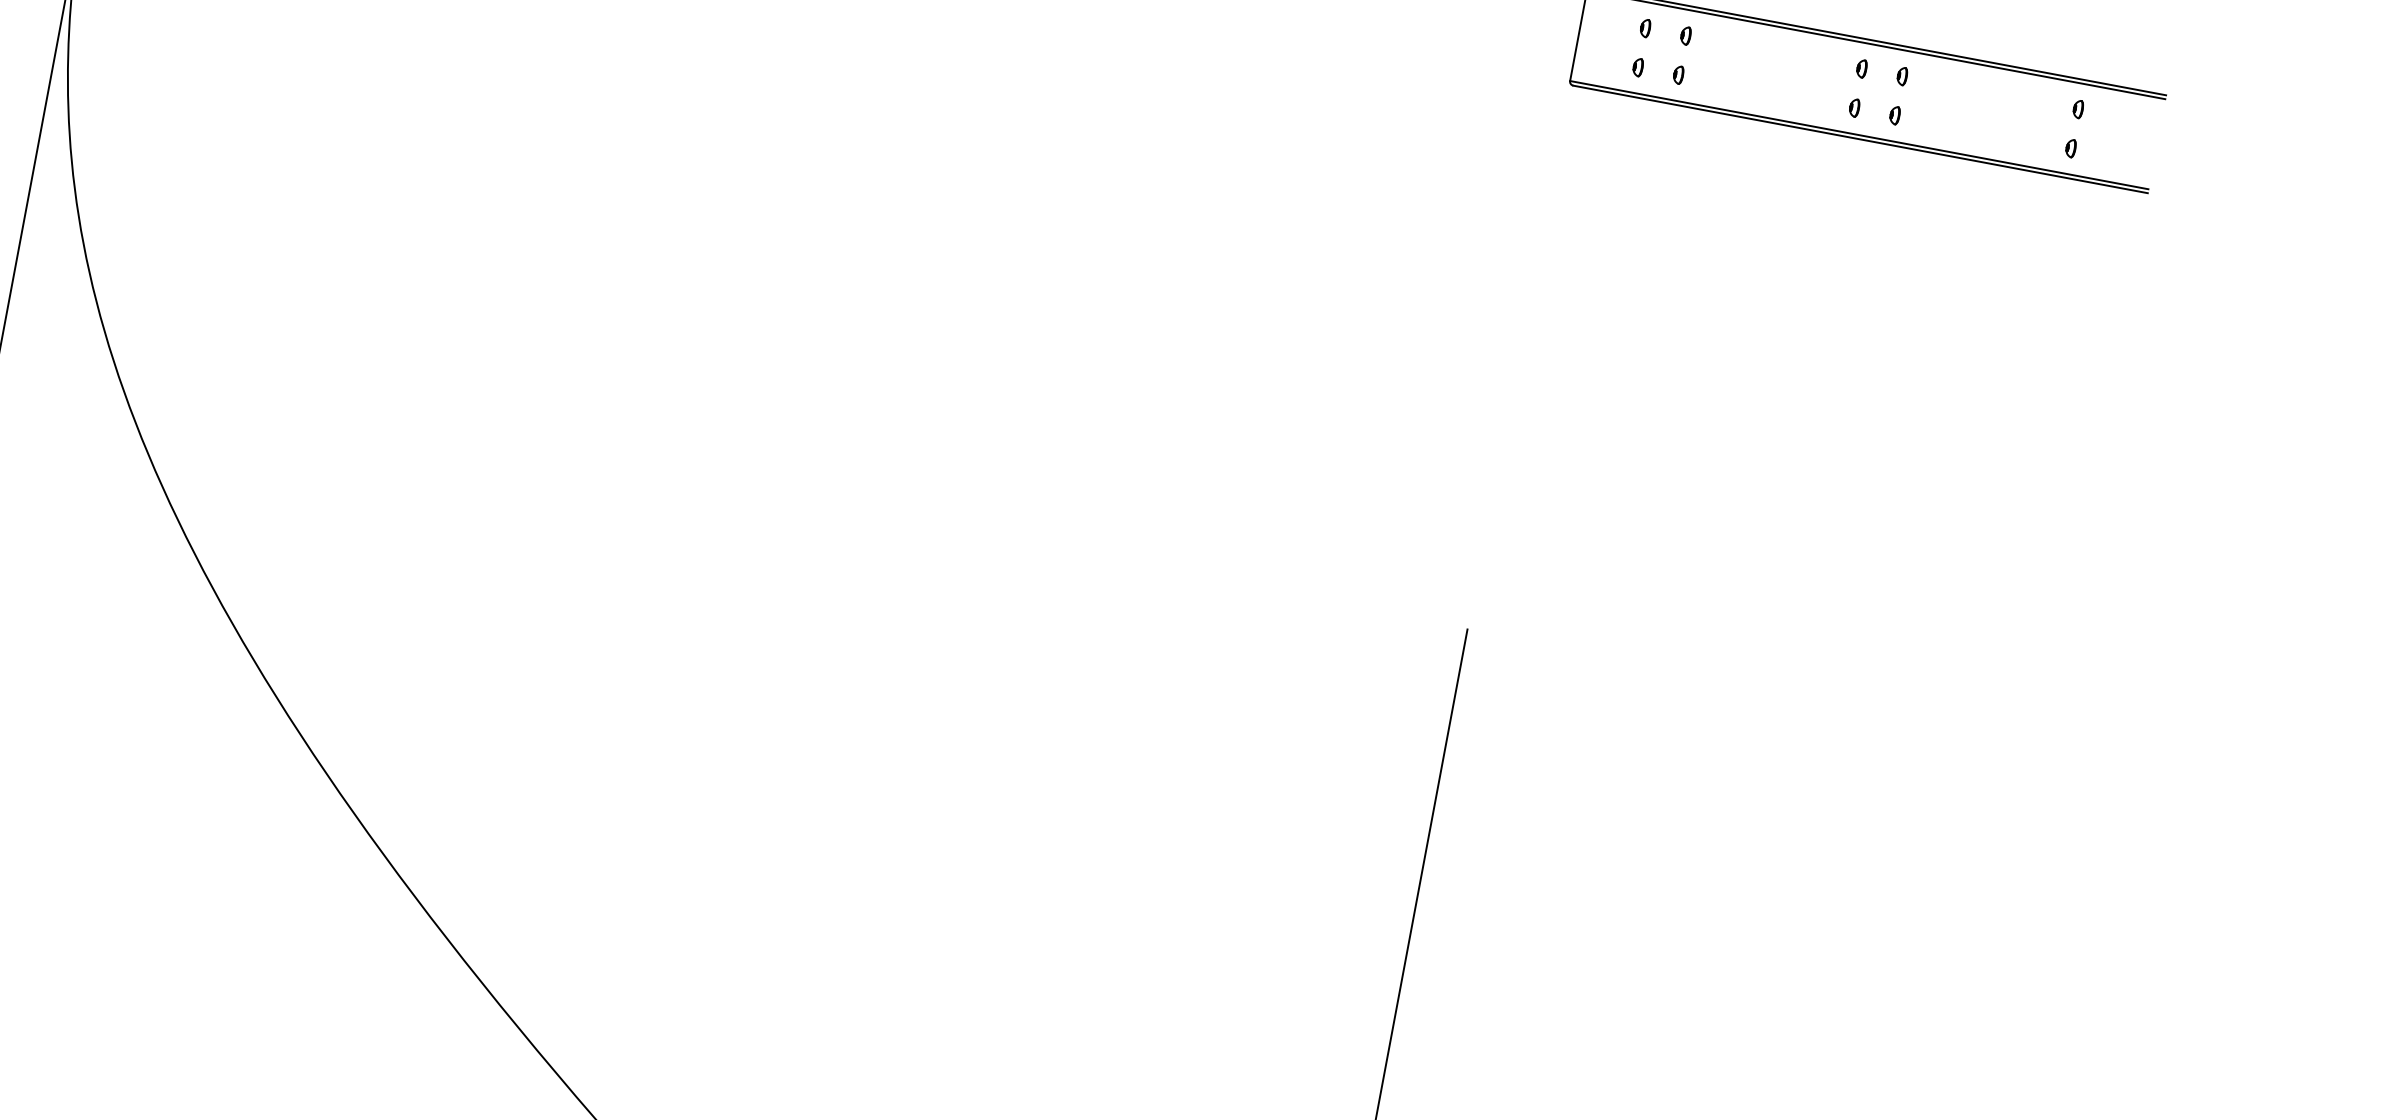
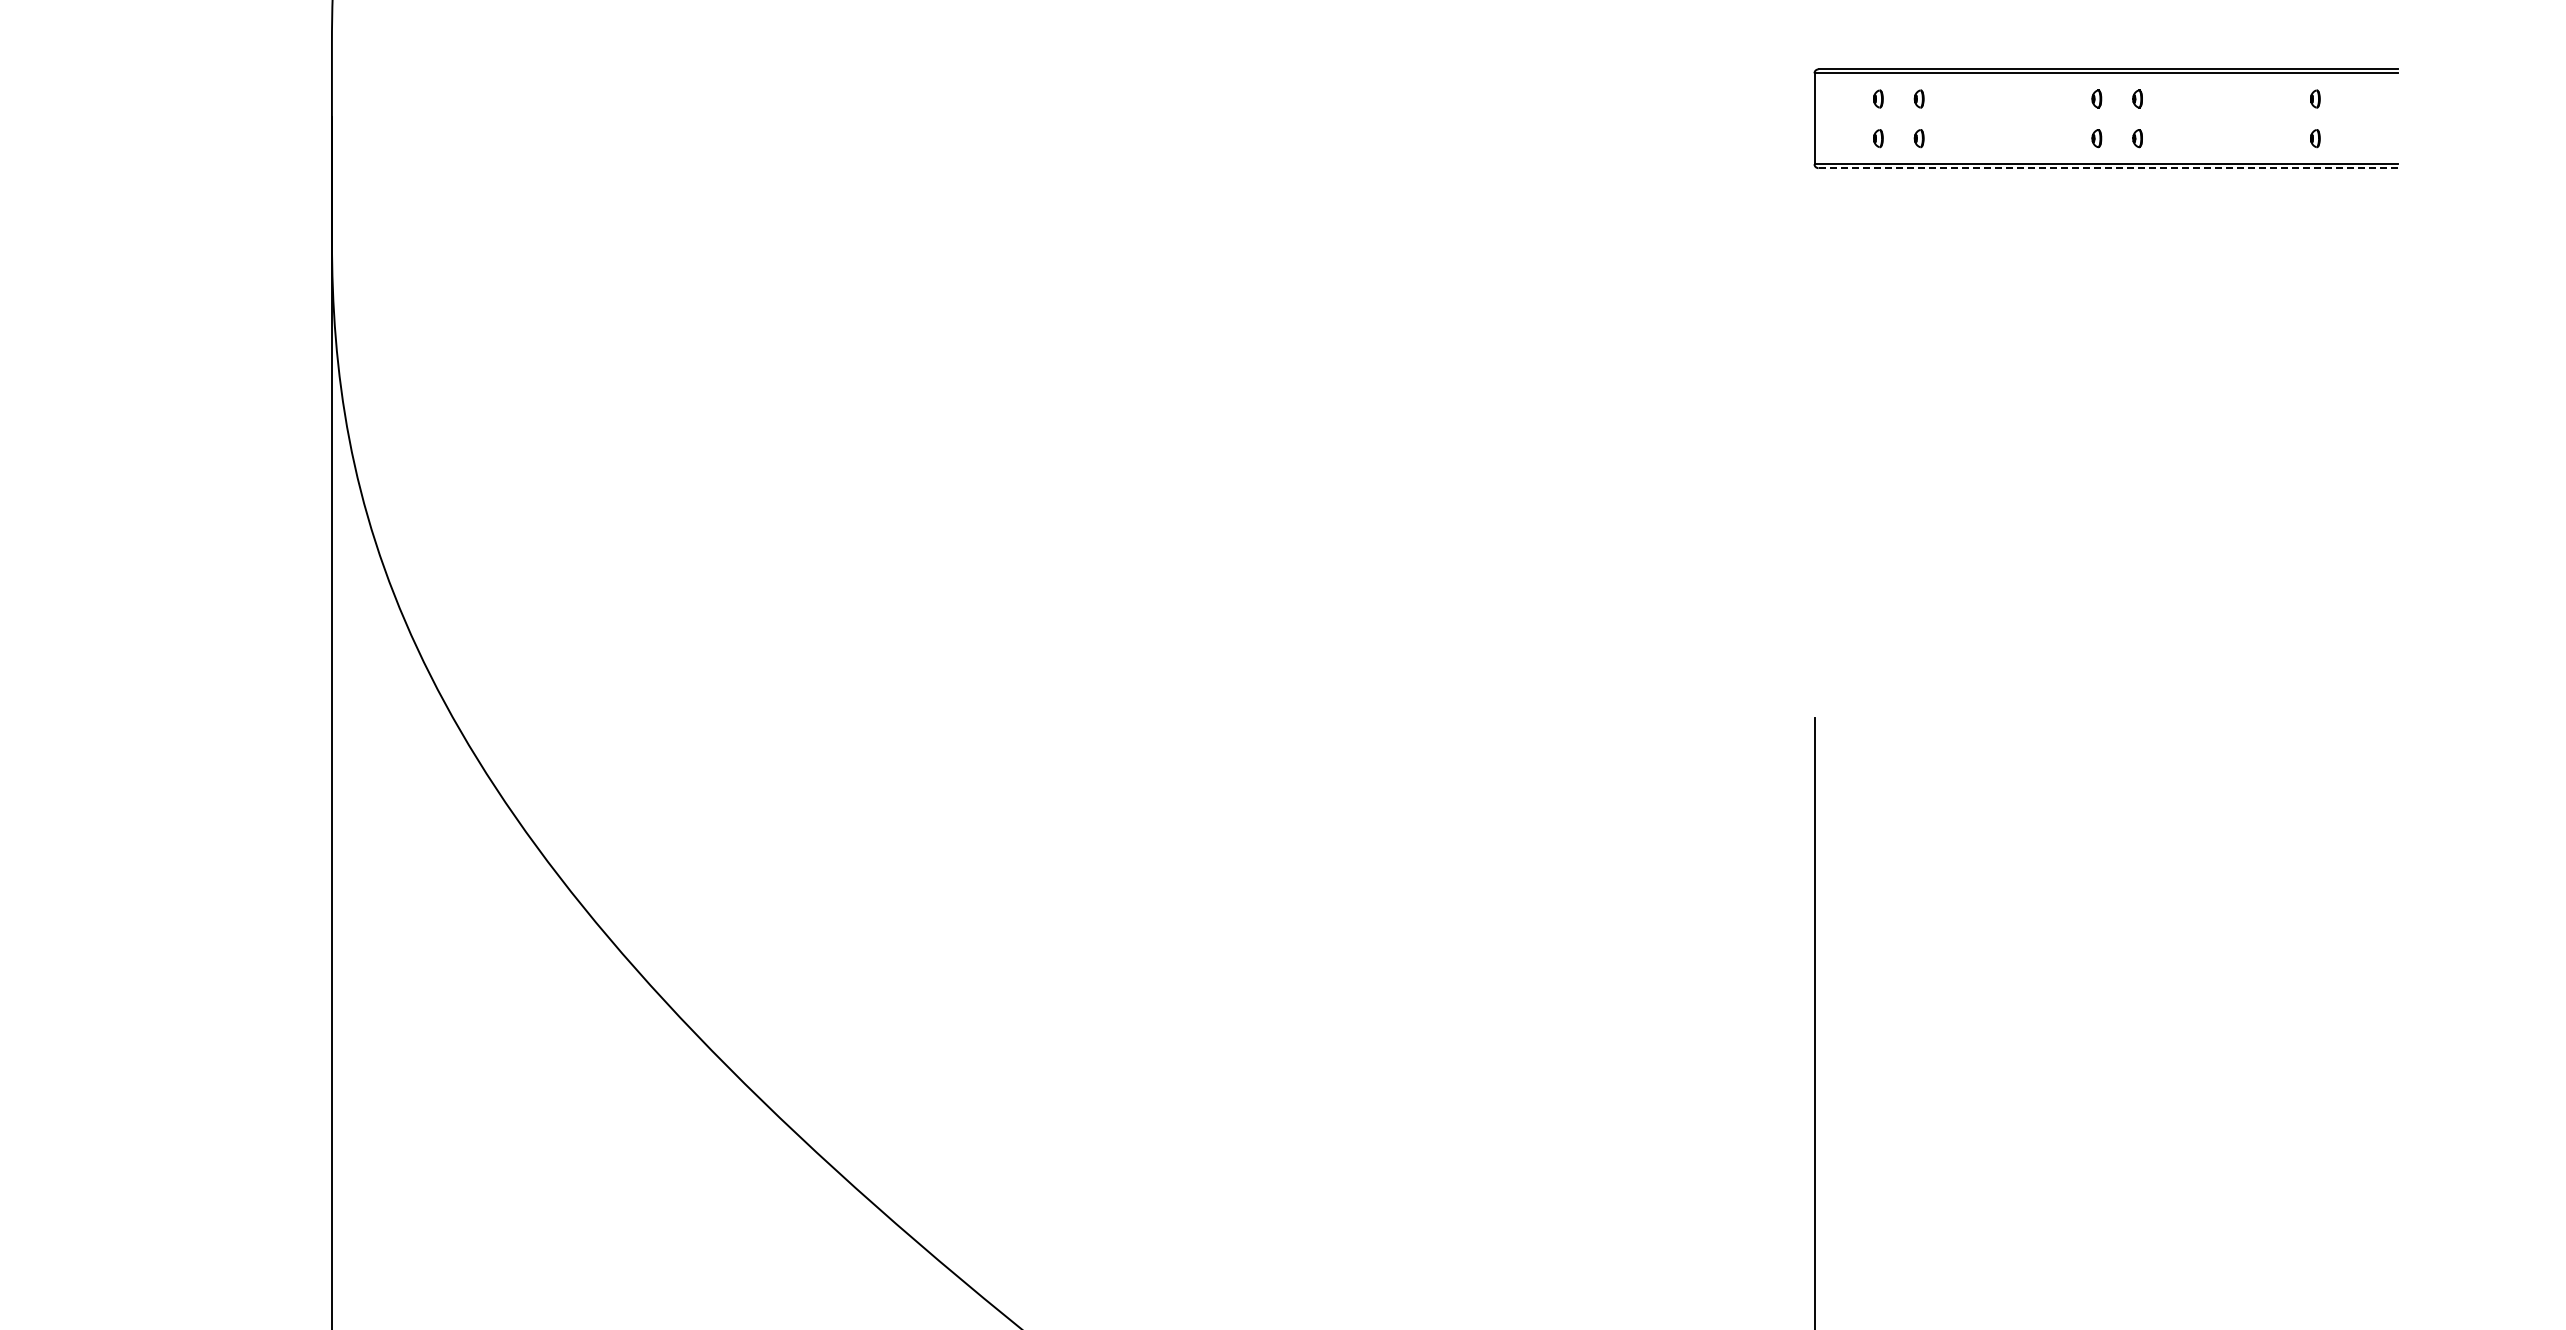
line: (1860, 139) -> (2108, 168), solid -> dashed

